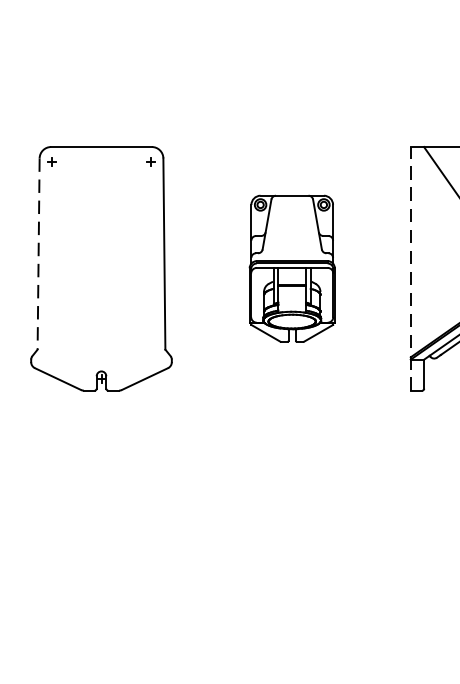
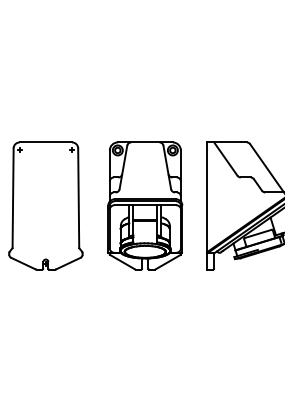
line: (39, 254) -> (13, 198), dashed -> solid
part: (292, 267) -> (145, 205), size x1.67
line: (411, 267) -> (207, 205), dashed -> solid

